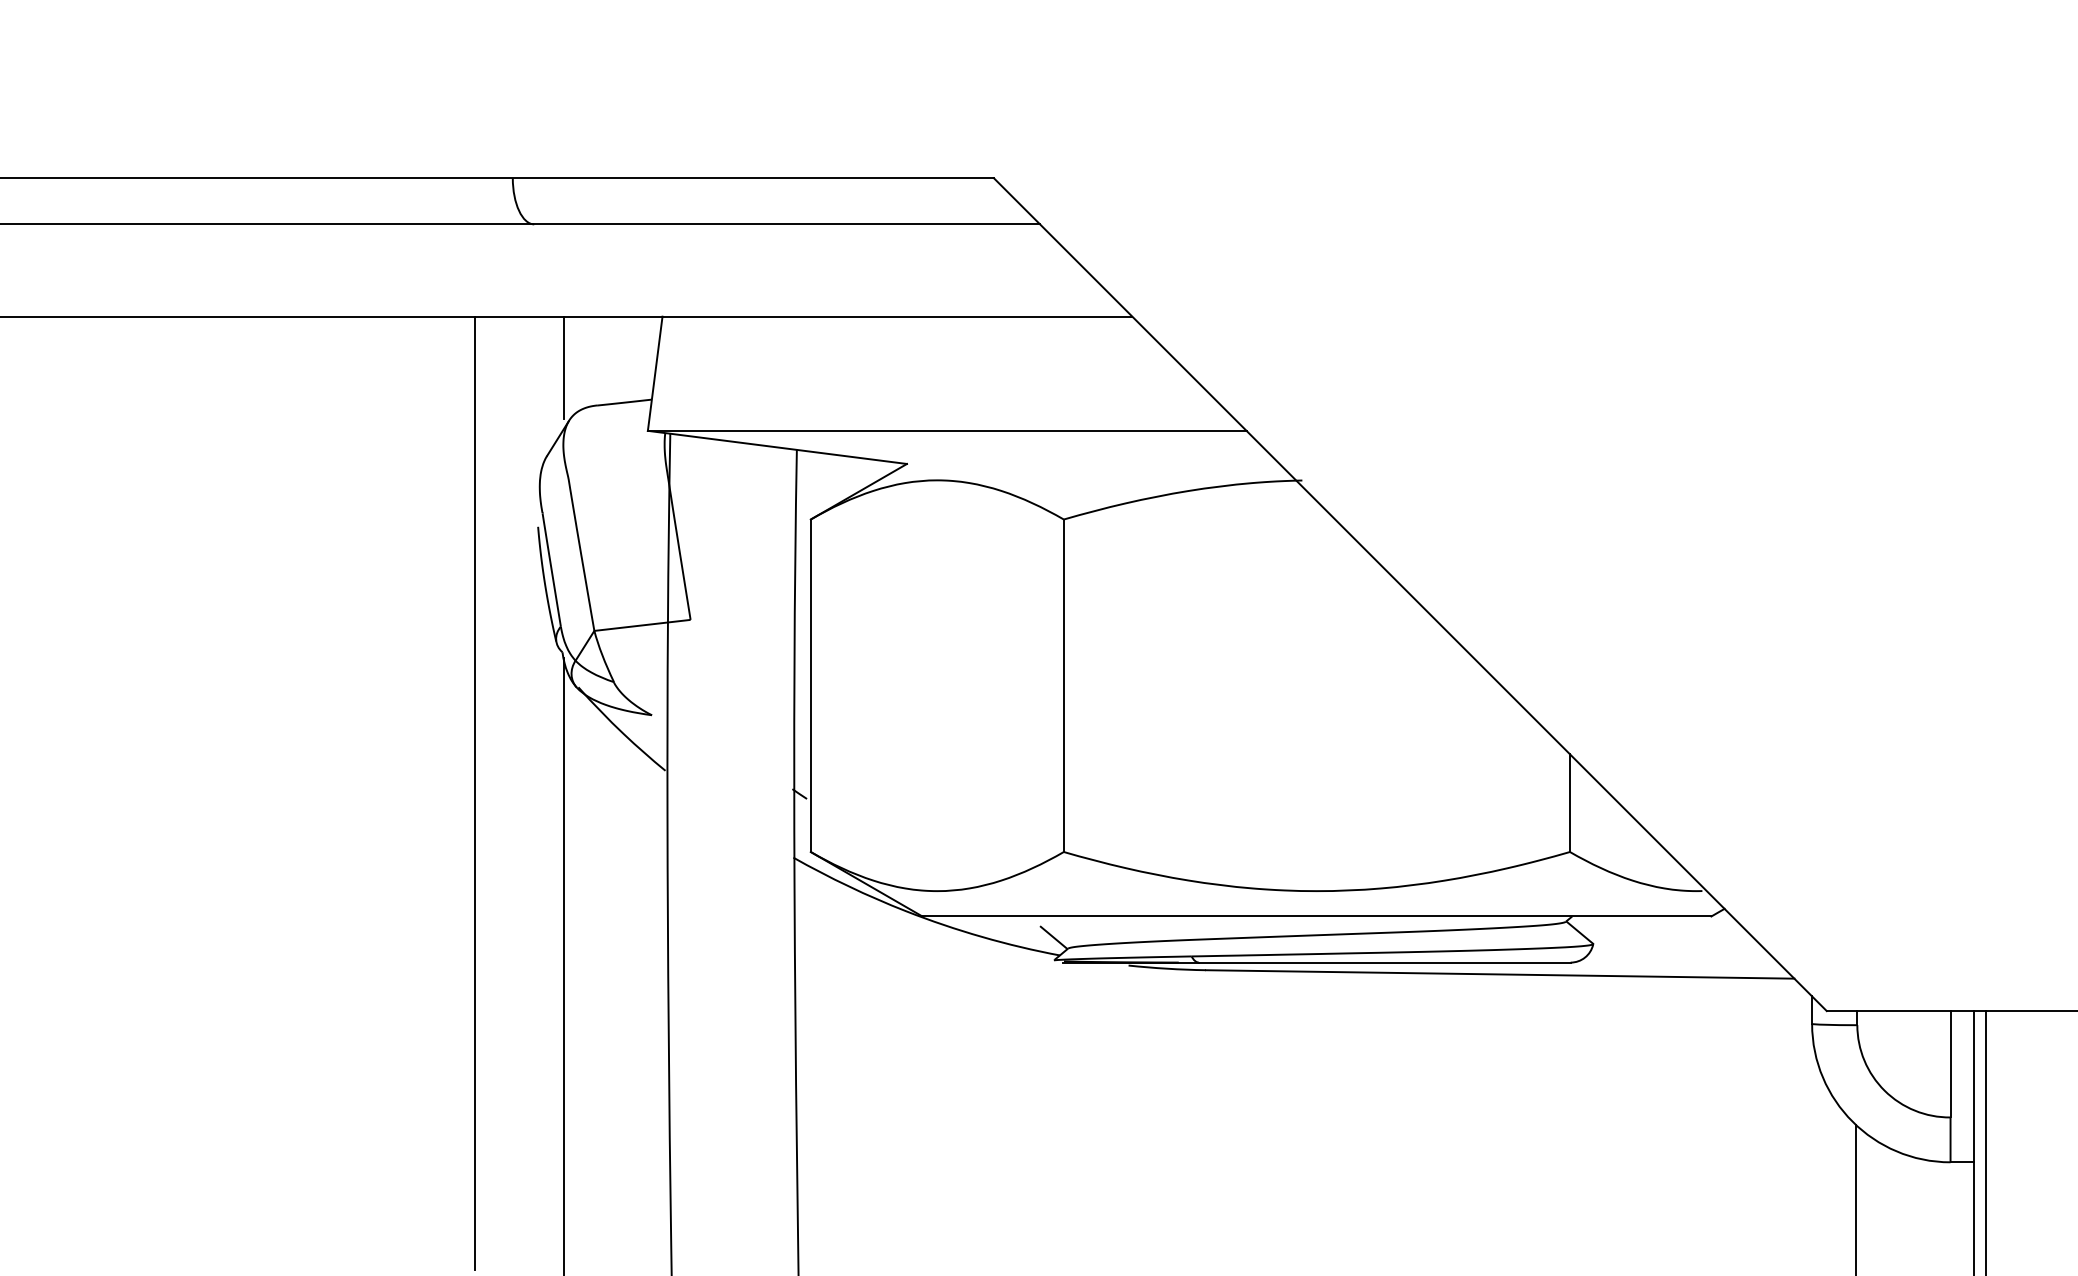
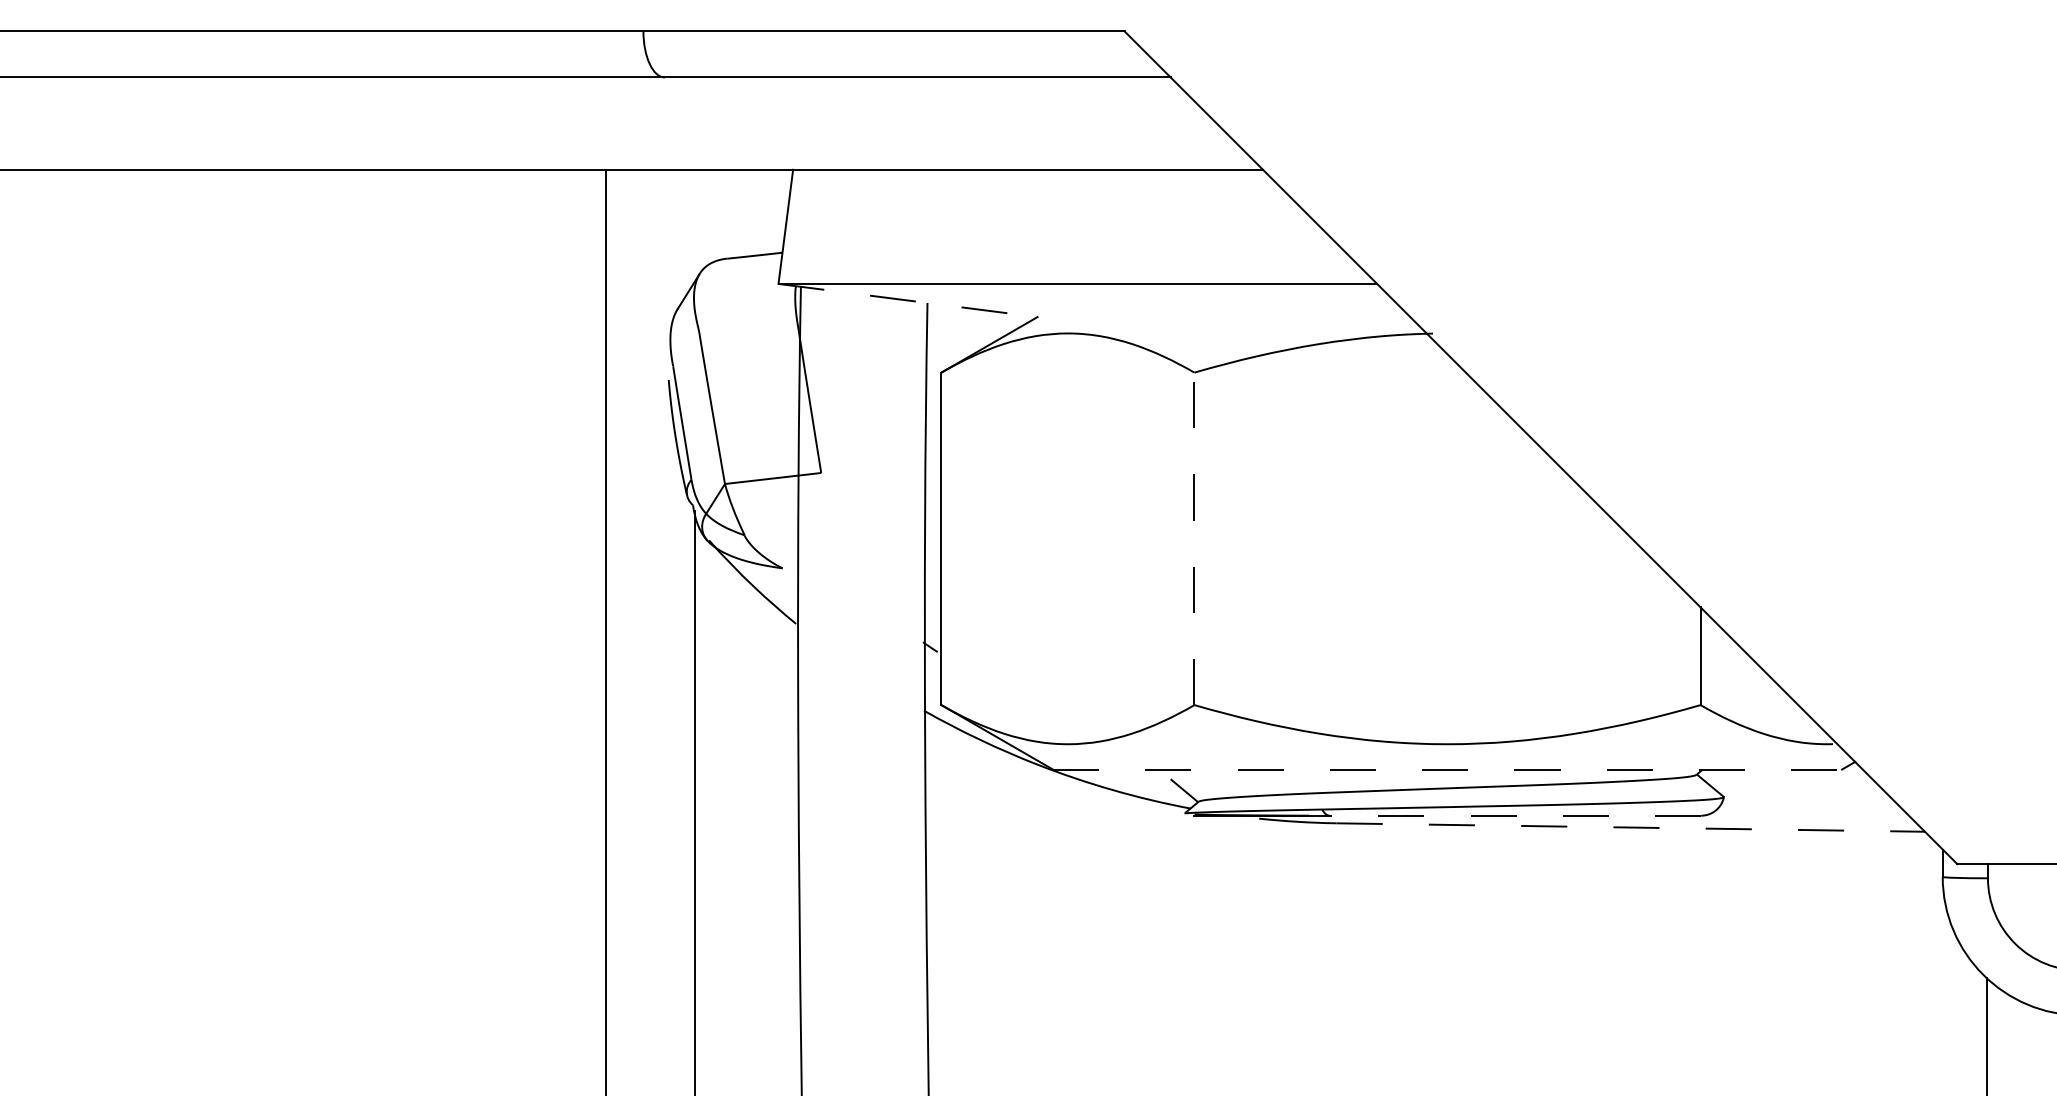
line: (564, 367) -> (695, 220), removed
line: (777, 447) -> (908, 300), solid -> dashed
line: (1063, 685) -> (1194, 538), solid -> dashed
line: (1317, 916) -> (1448, 769), solid -> dashed
line: (1384, 962) -> (1515, 815), solid -> dashed
line: (1500, 974) -> (1631, 827), solid -> dashed

